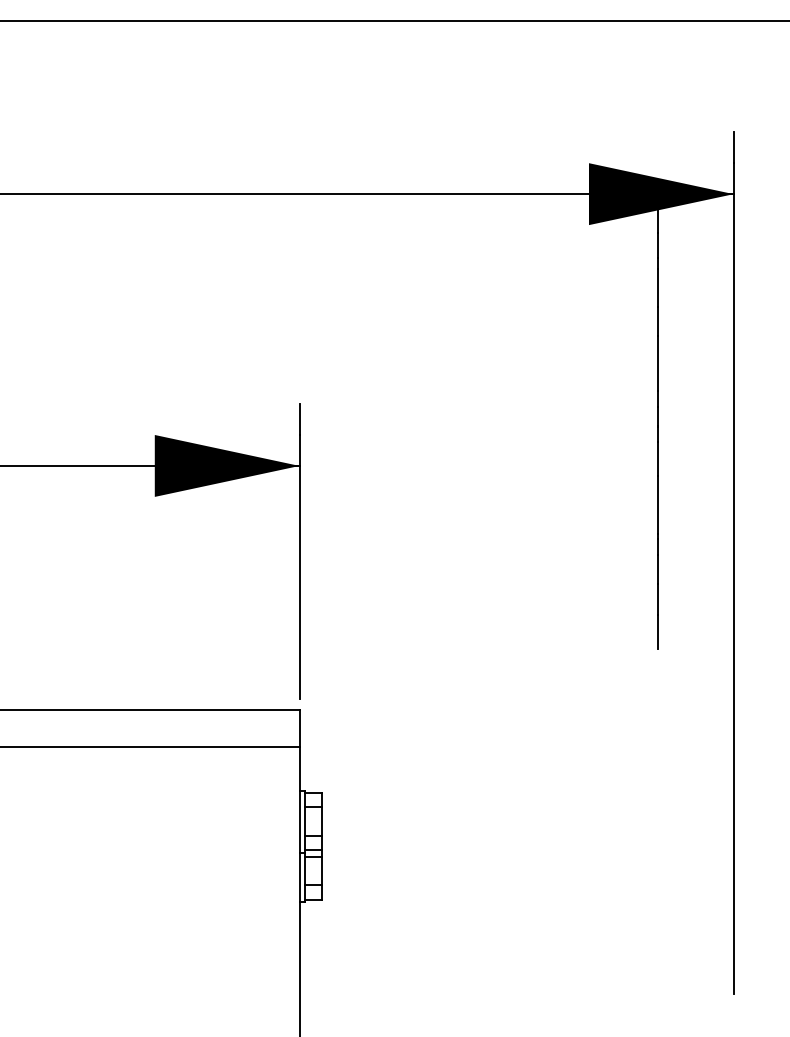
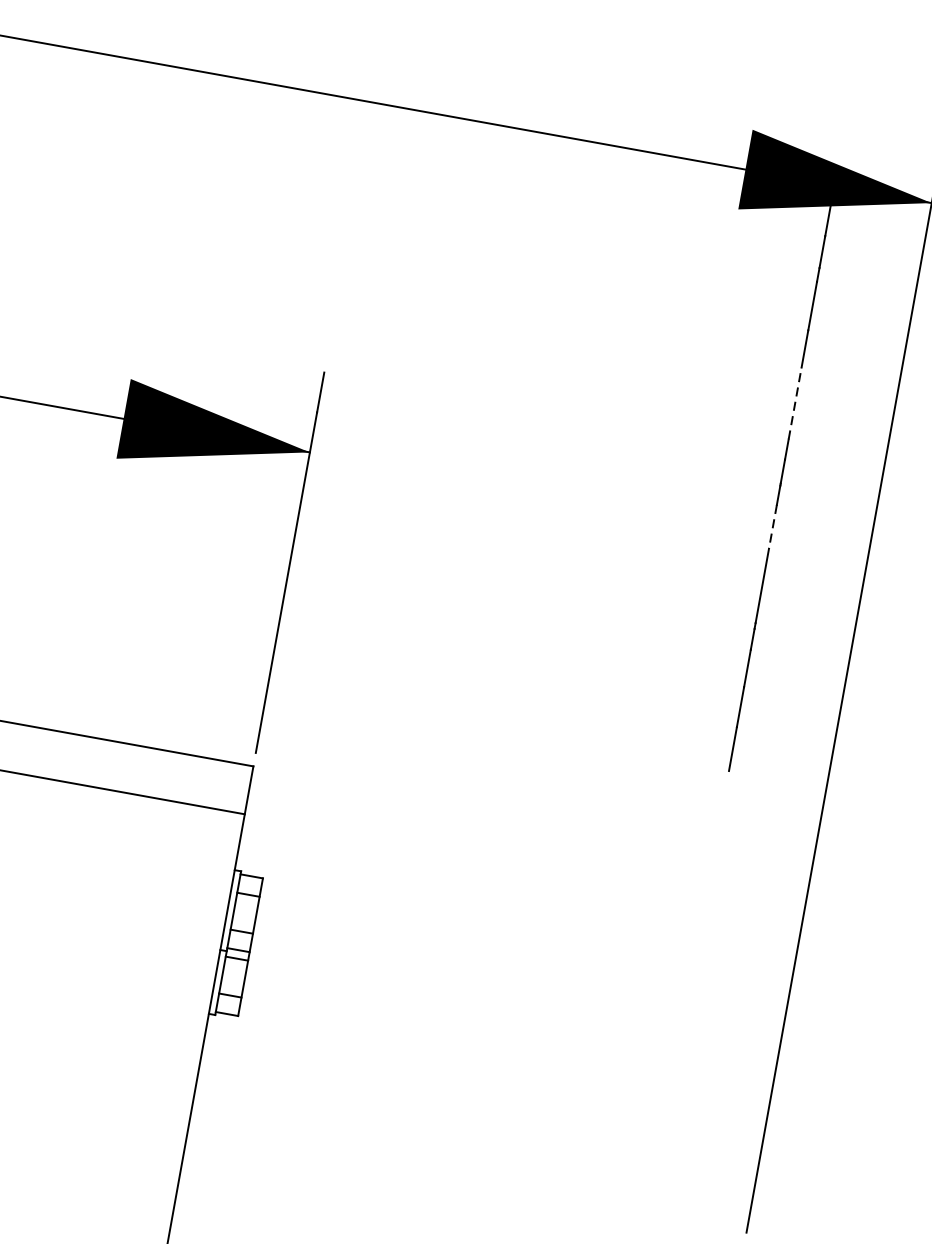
line: (658, 363) -> (795, 403), solid -> dashed
line: (658, 459) -> (773, 527), solid -> dashed

